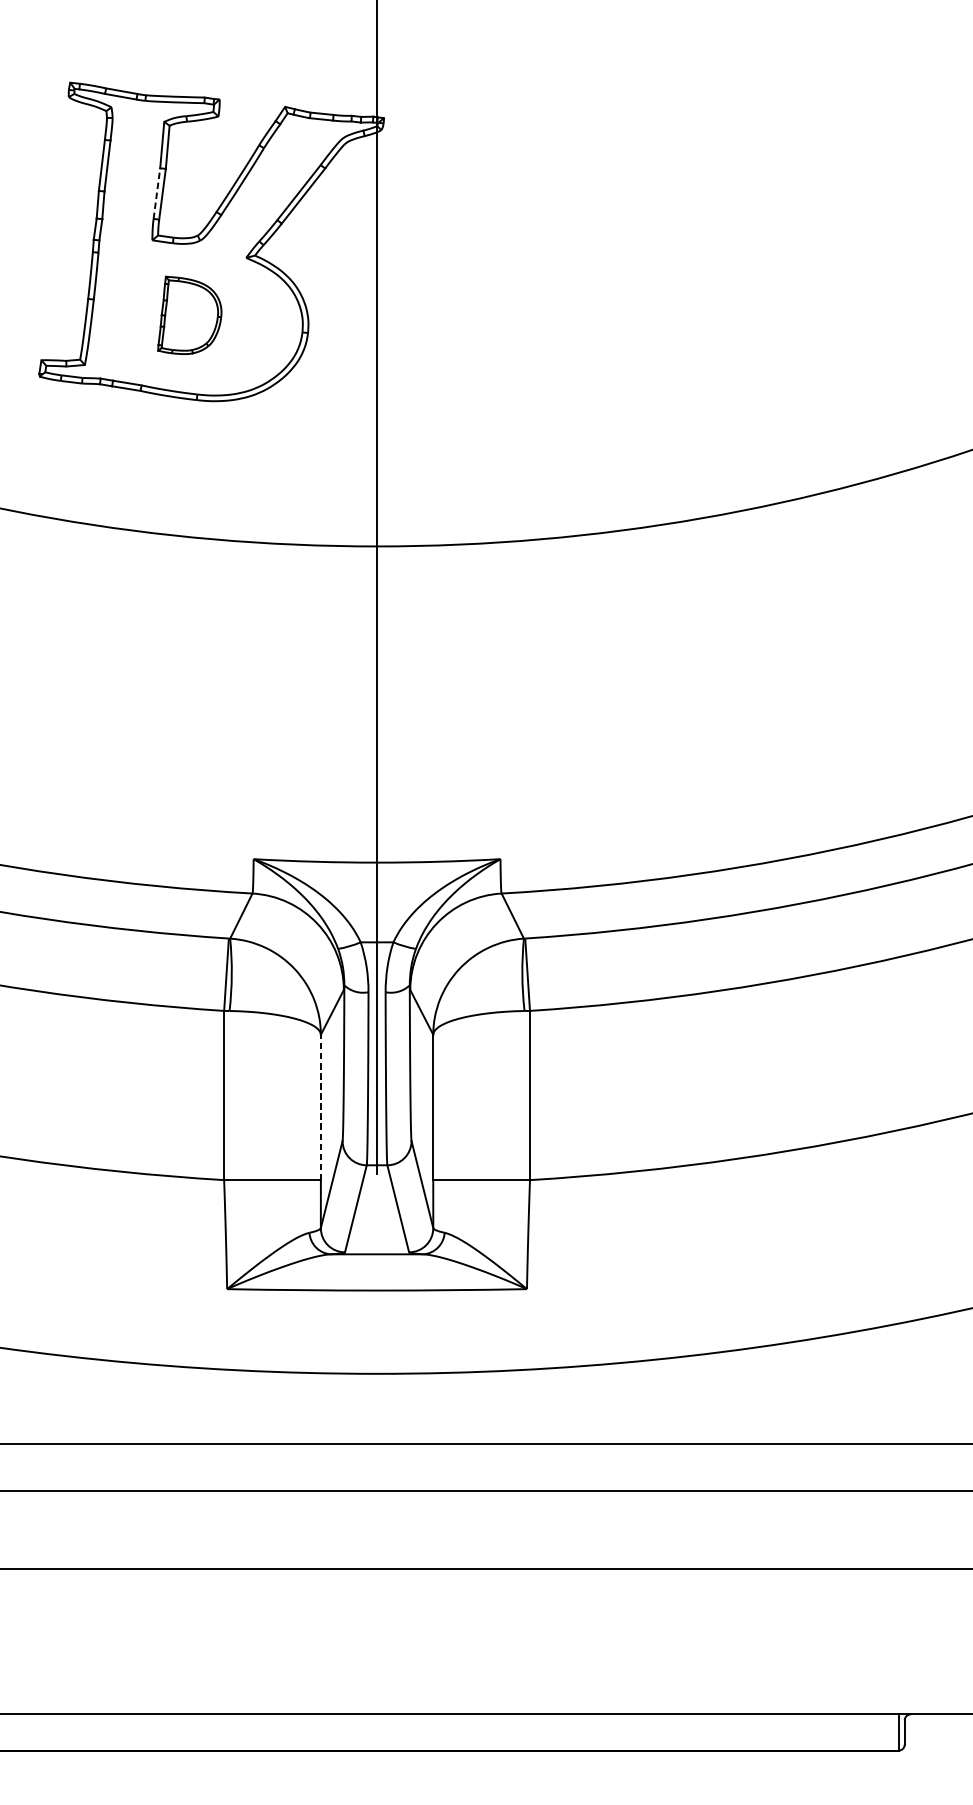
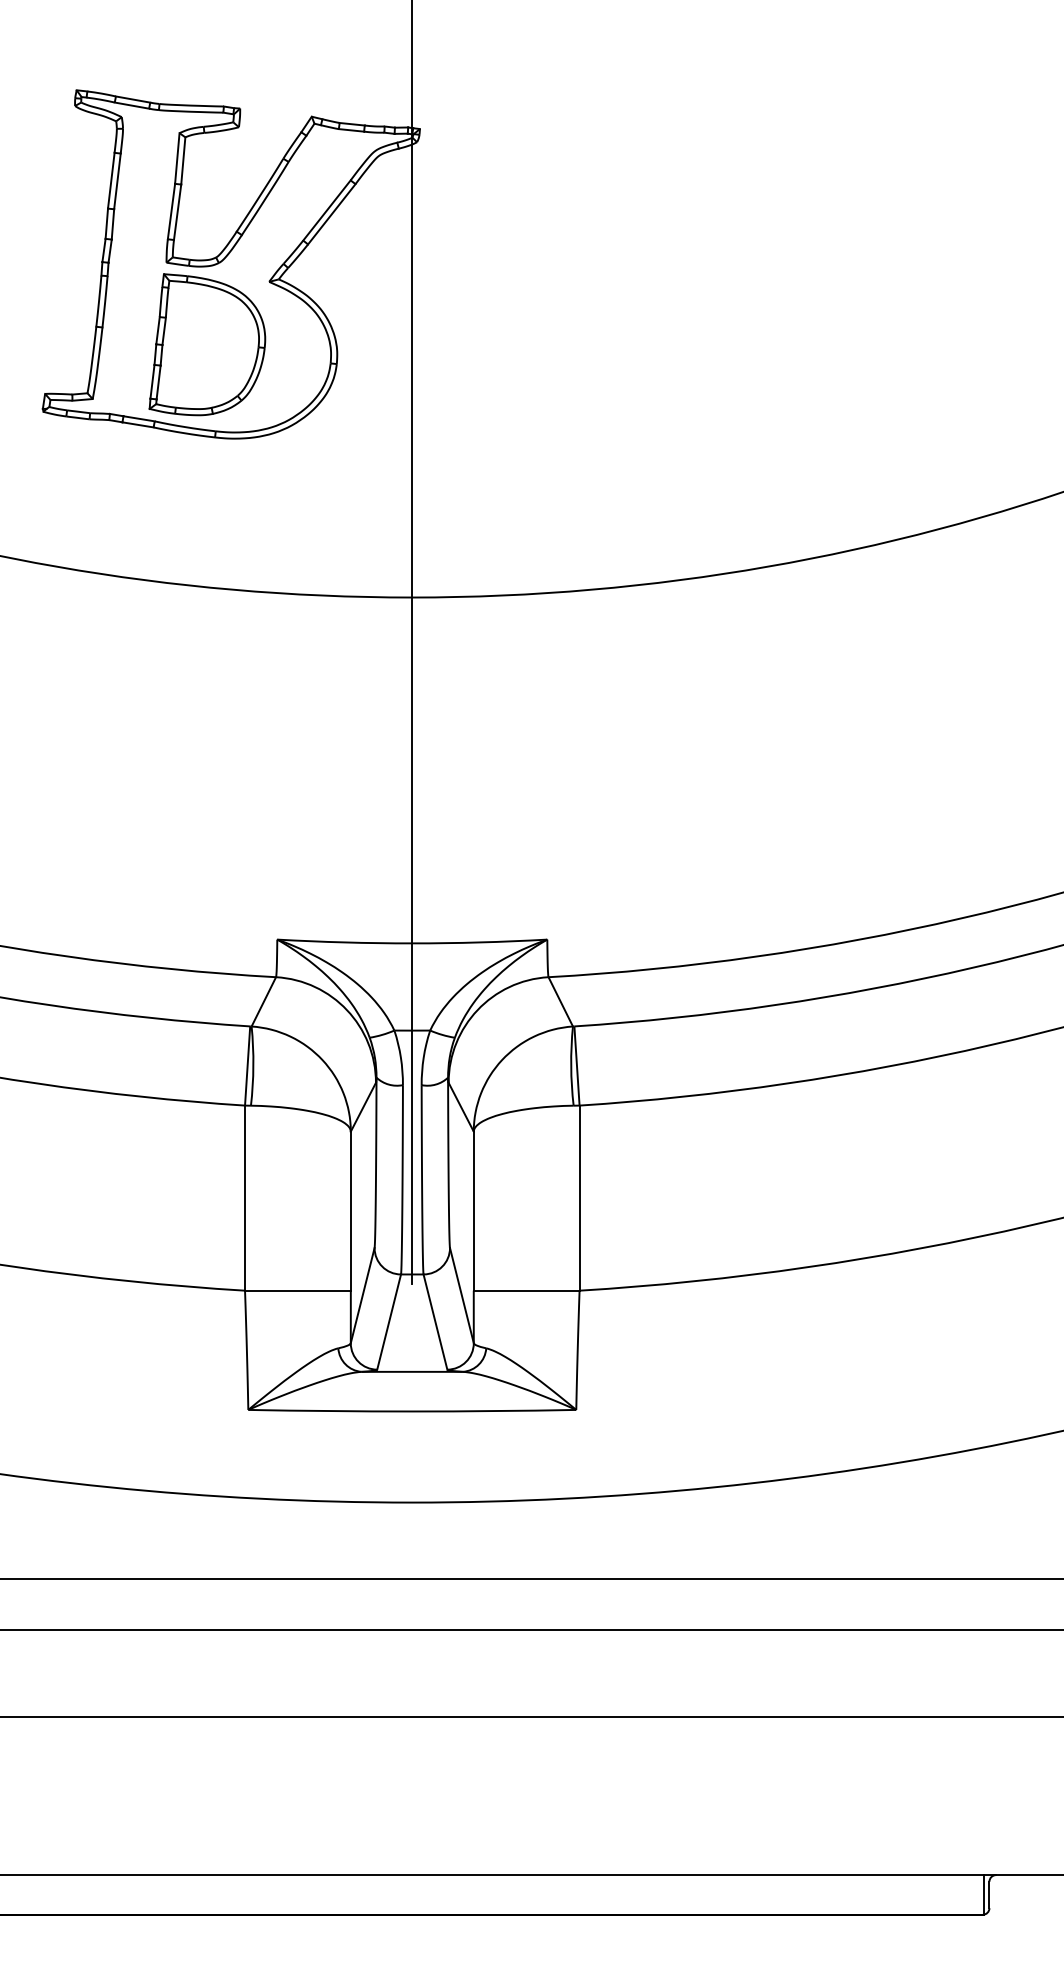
line: (156, 193) -> (171, 211), dashed -> solid
part: (189, 315) -> (207, 344), size x1.67
line: (320, 1107) -> (350, 1211), dashed -> solid

